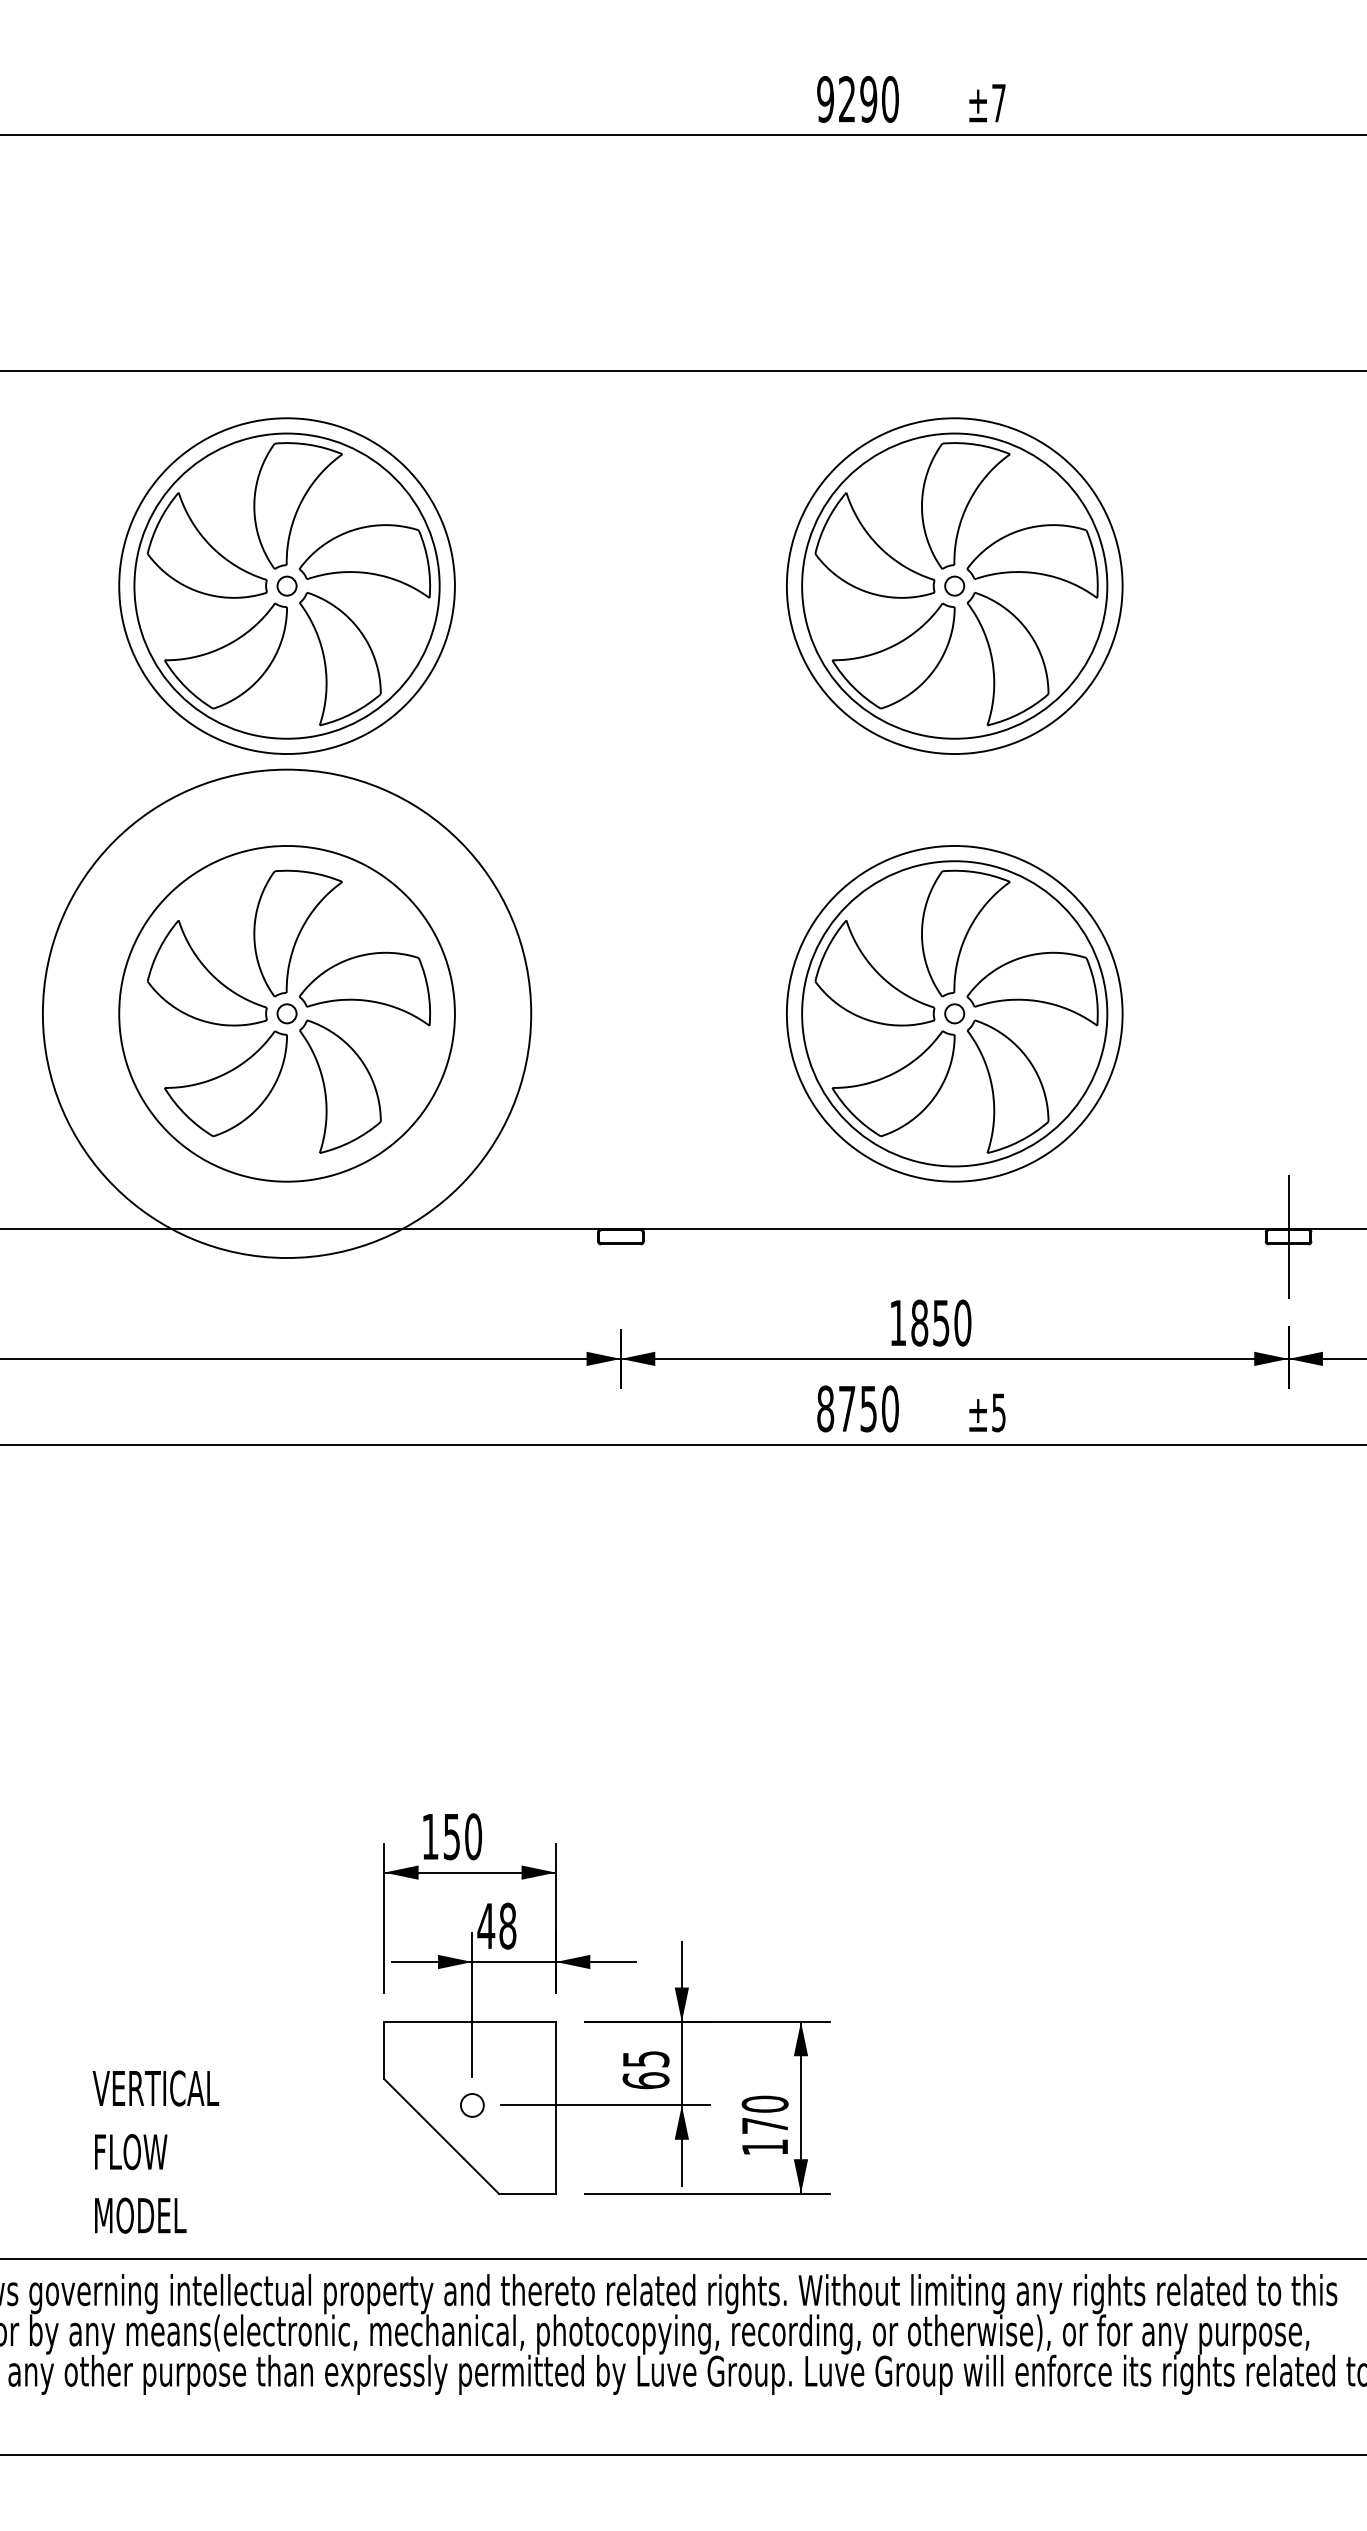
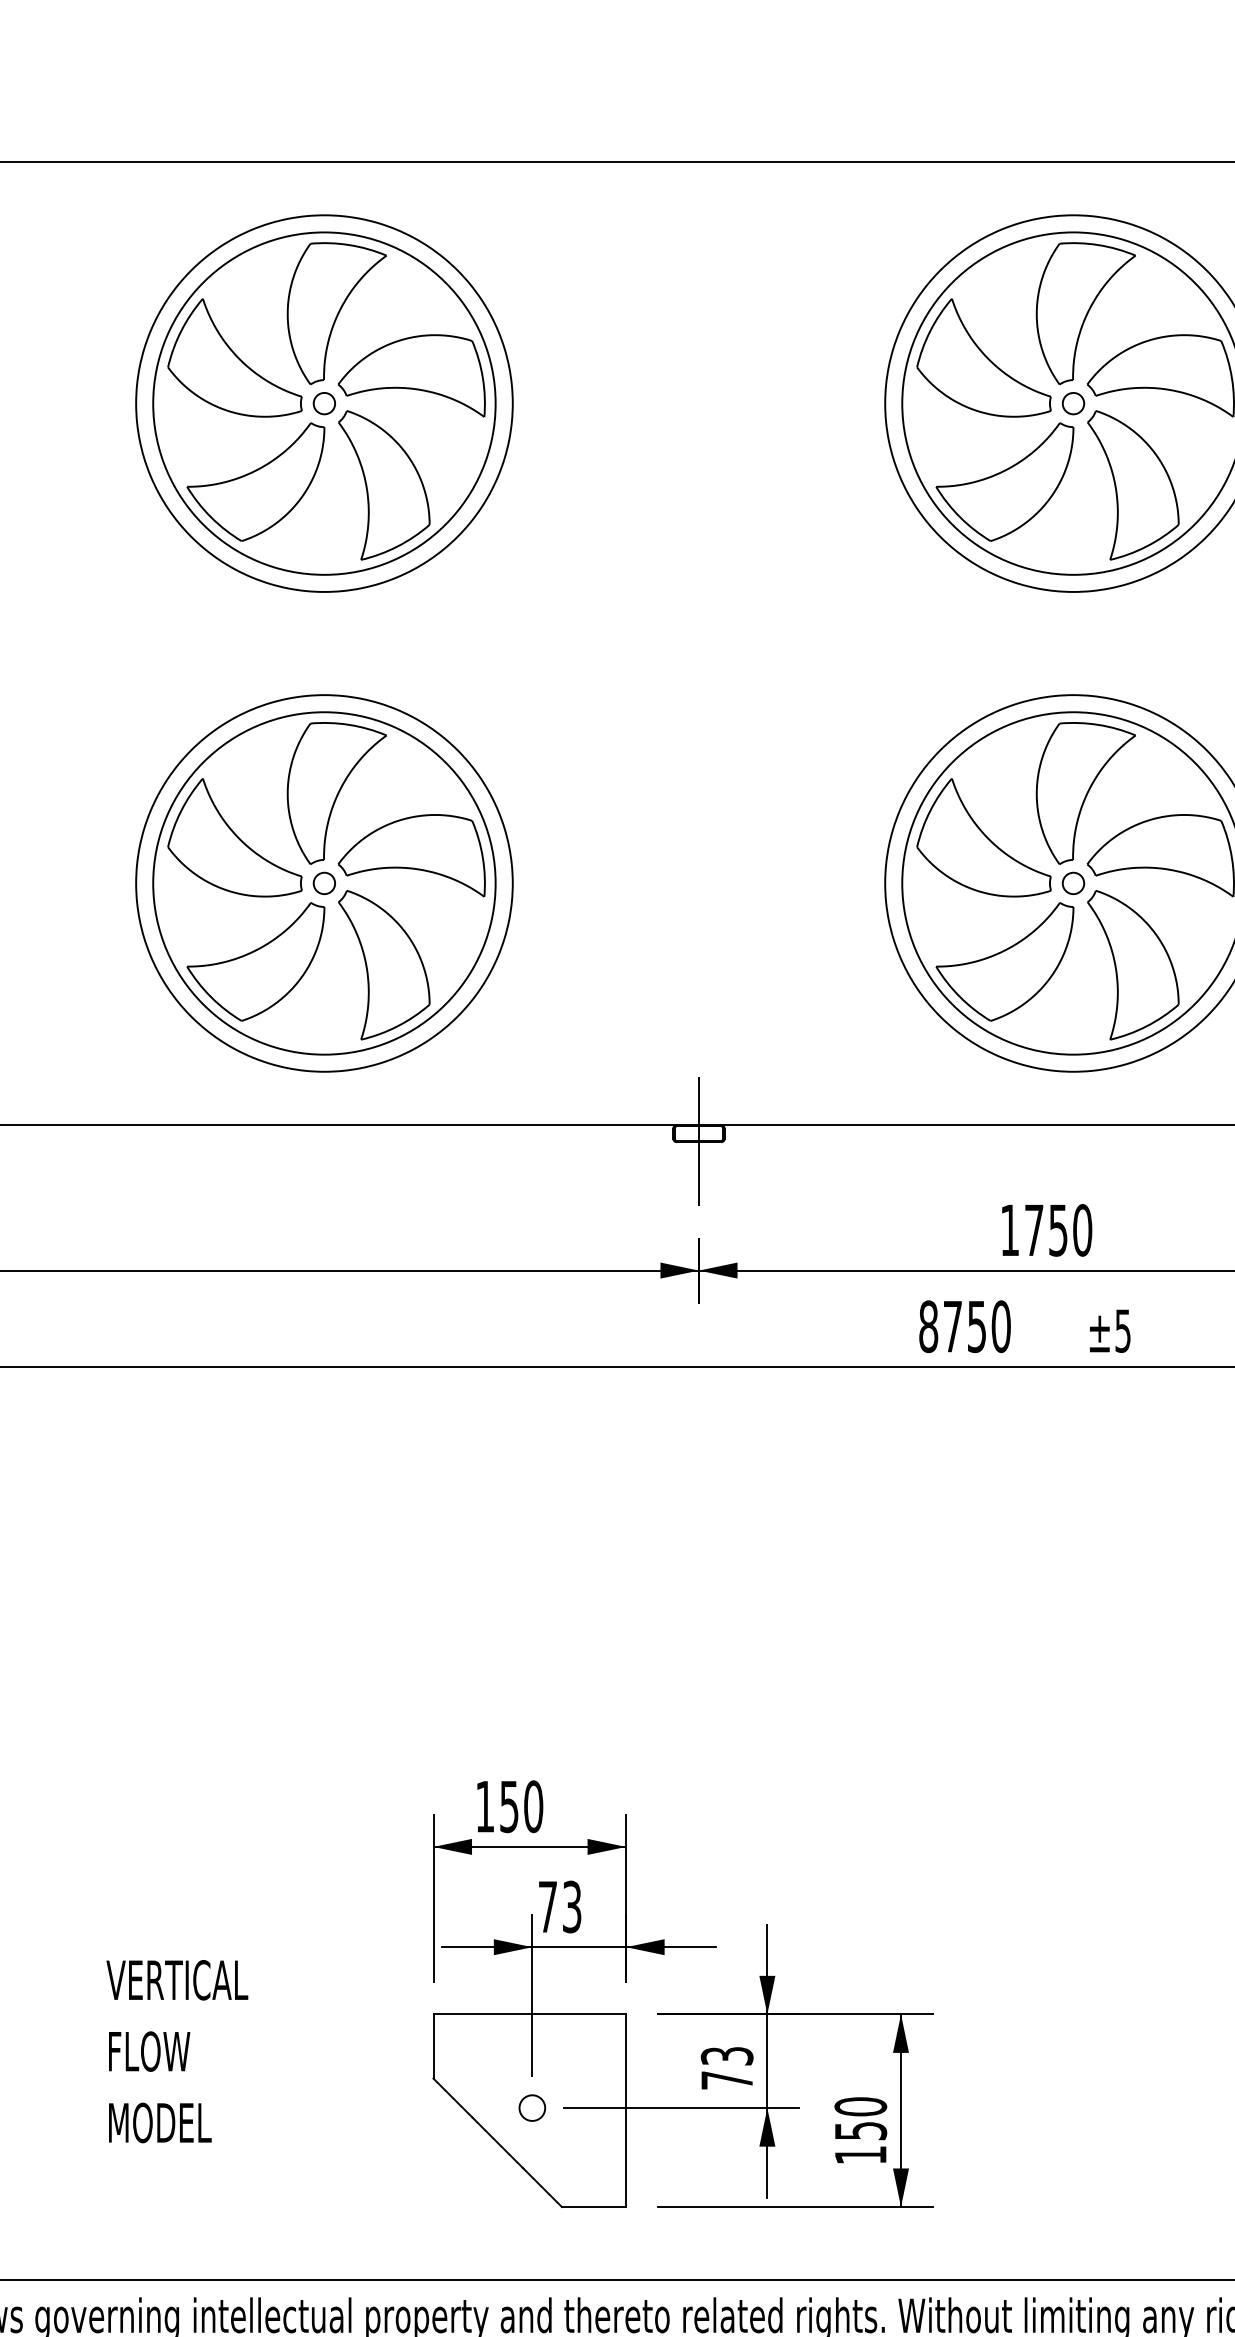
circle: (286, 1013) -> (323, 883), size x0.62
line: (620, 1243) -> (698, 1141), added
text: (919, 1322) -> (1033, 1229), 1850 -> 1750
text: (496, 1925) -> (559, 1906), 48 -> 73
text: (645, 2070) -> (726, 2068), 65 -> 73
text: (765, 2125) -> (861, 2130), 170 -> 150
text: (155, 2151) -> (176, 2050), moved

